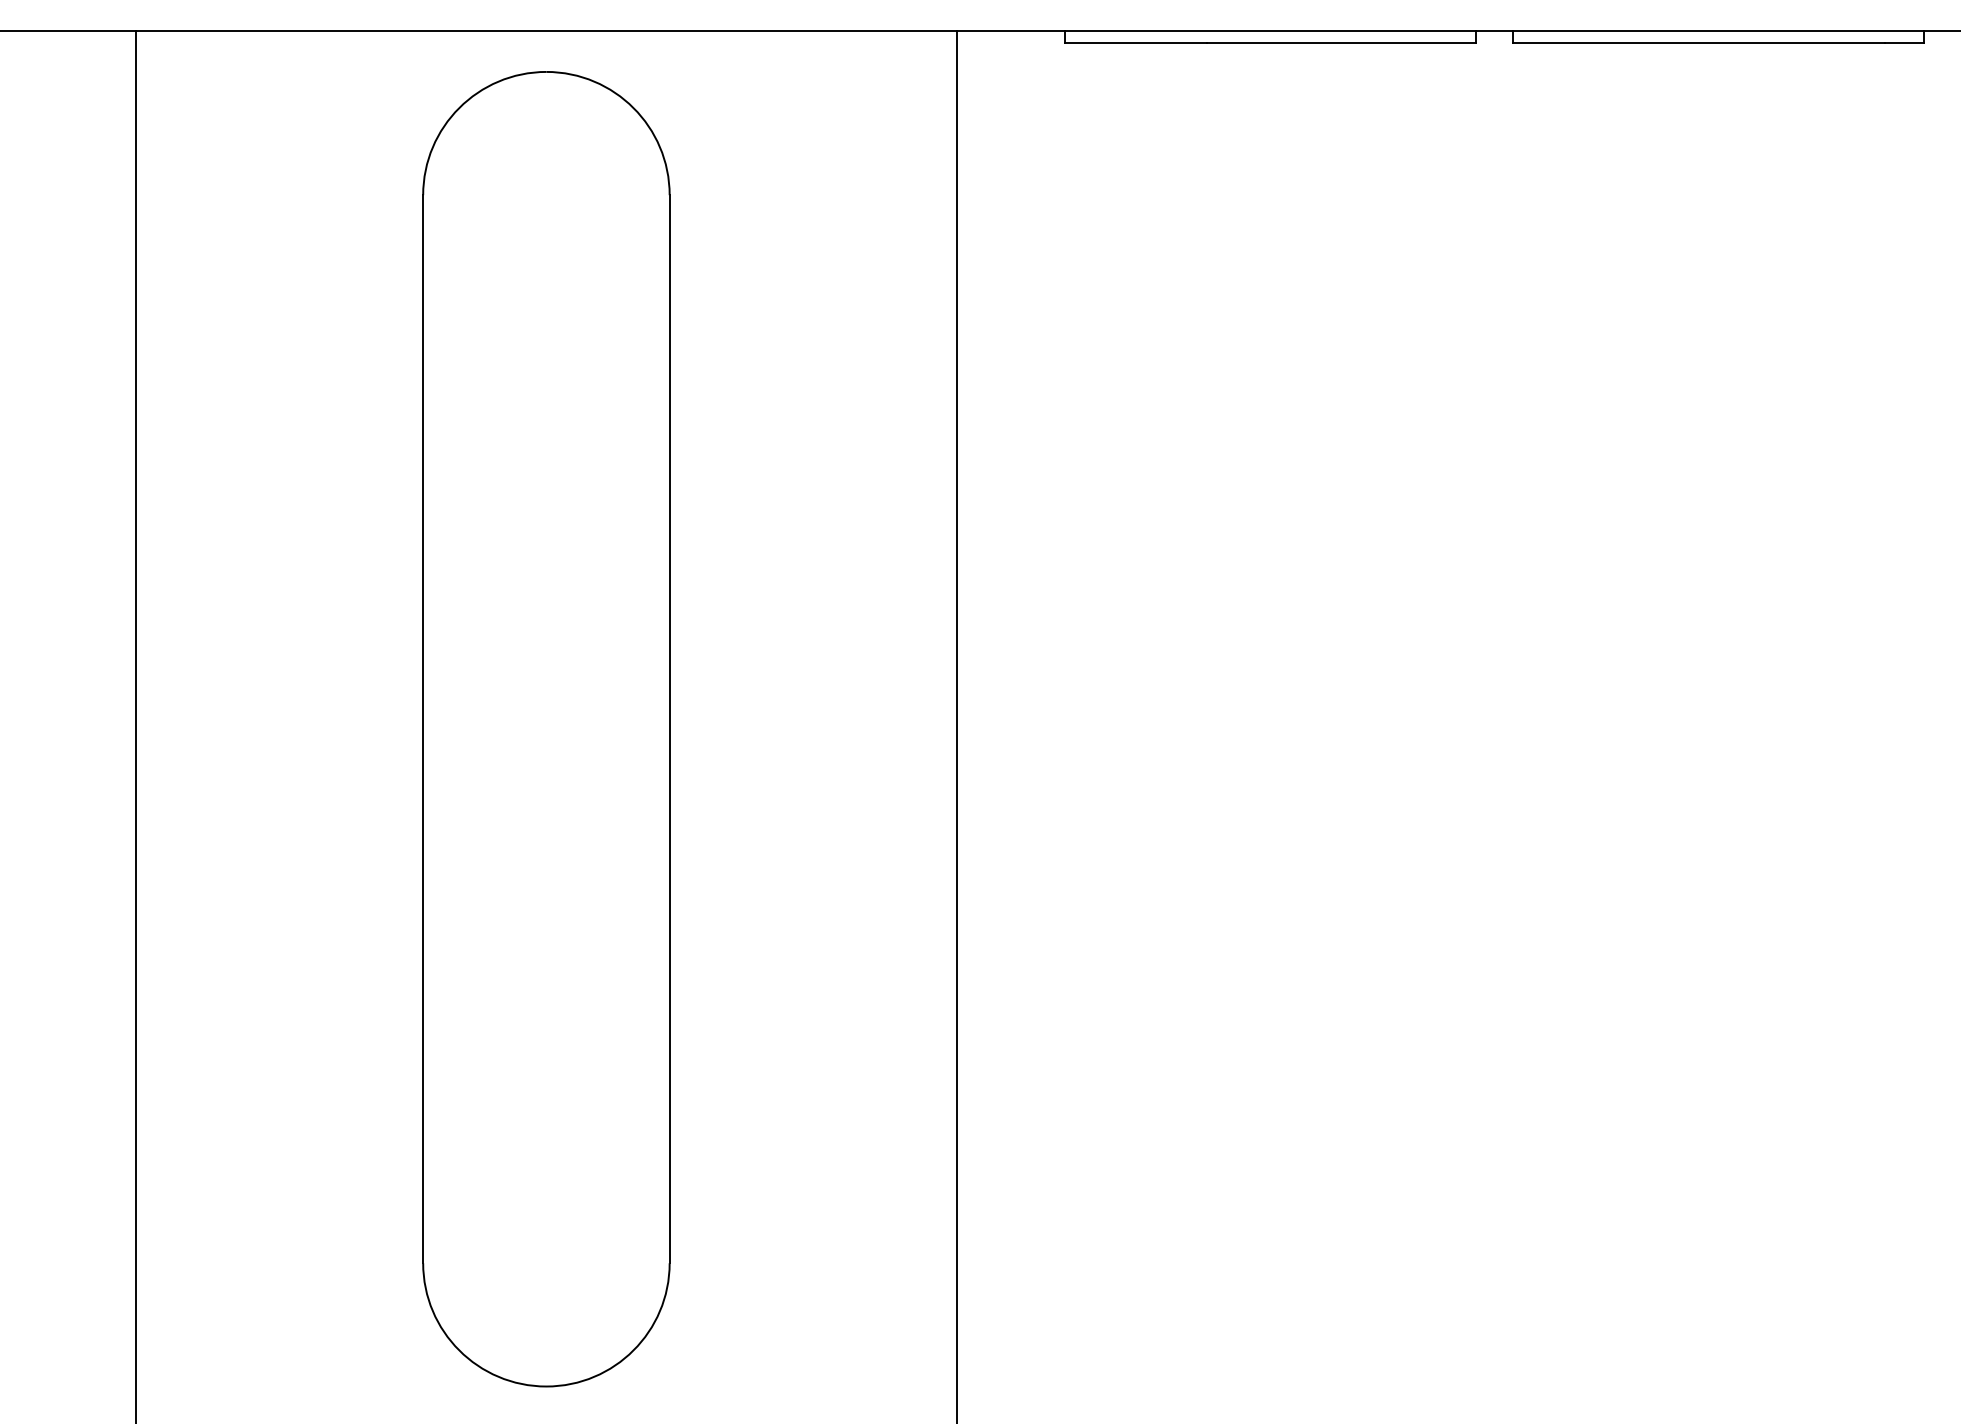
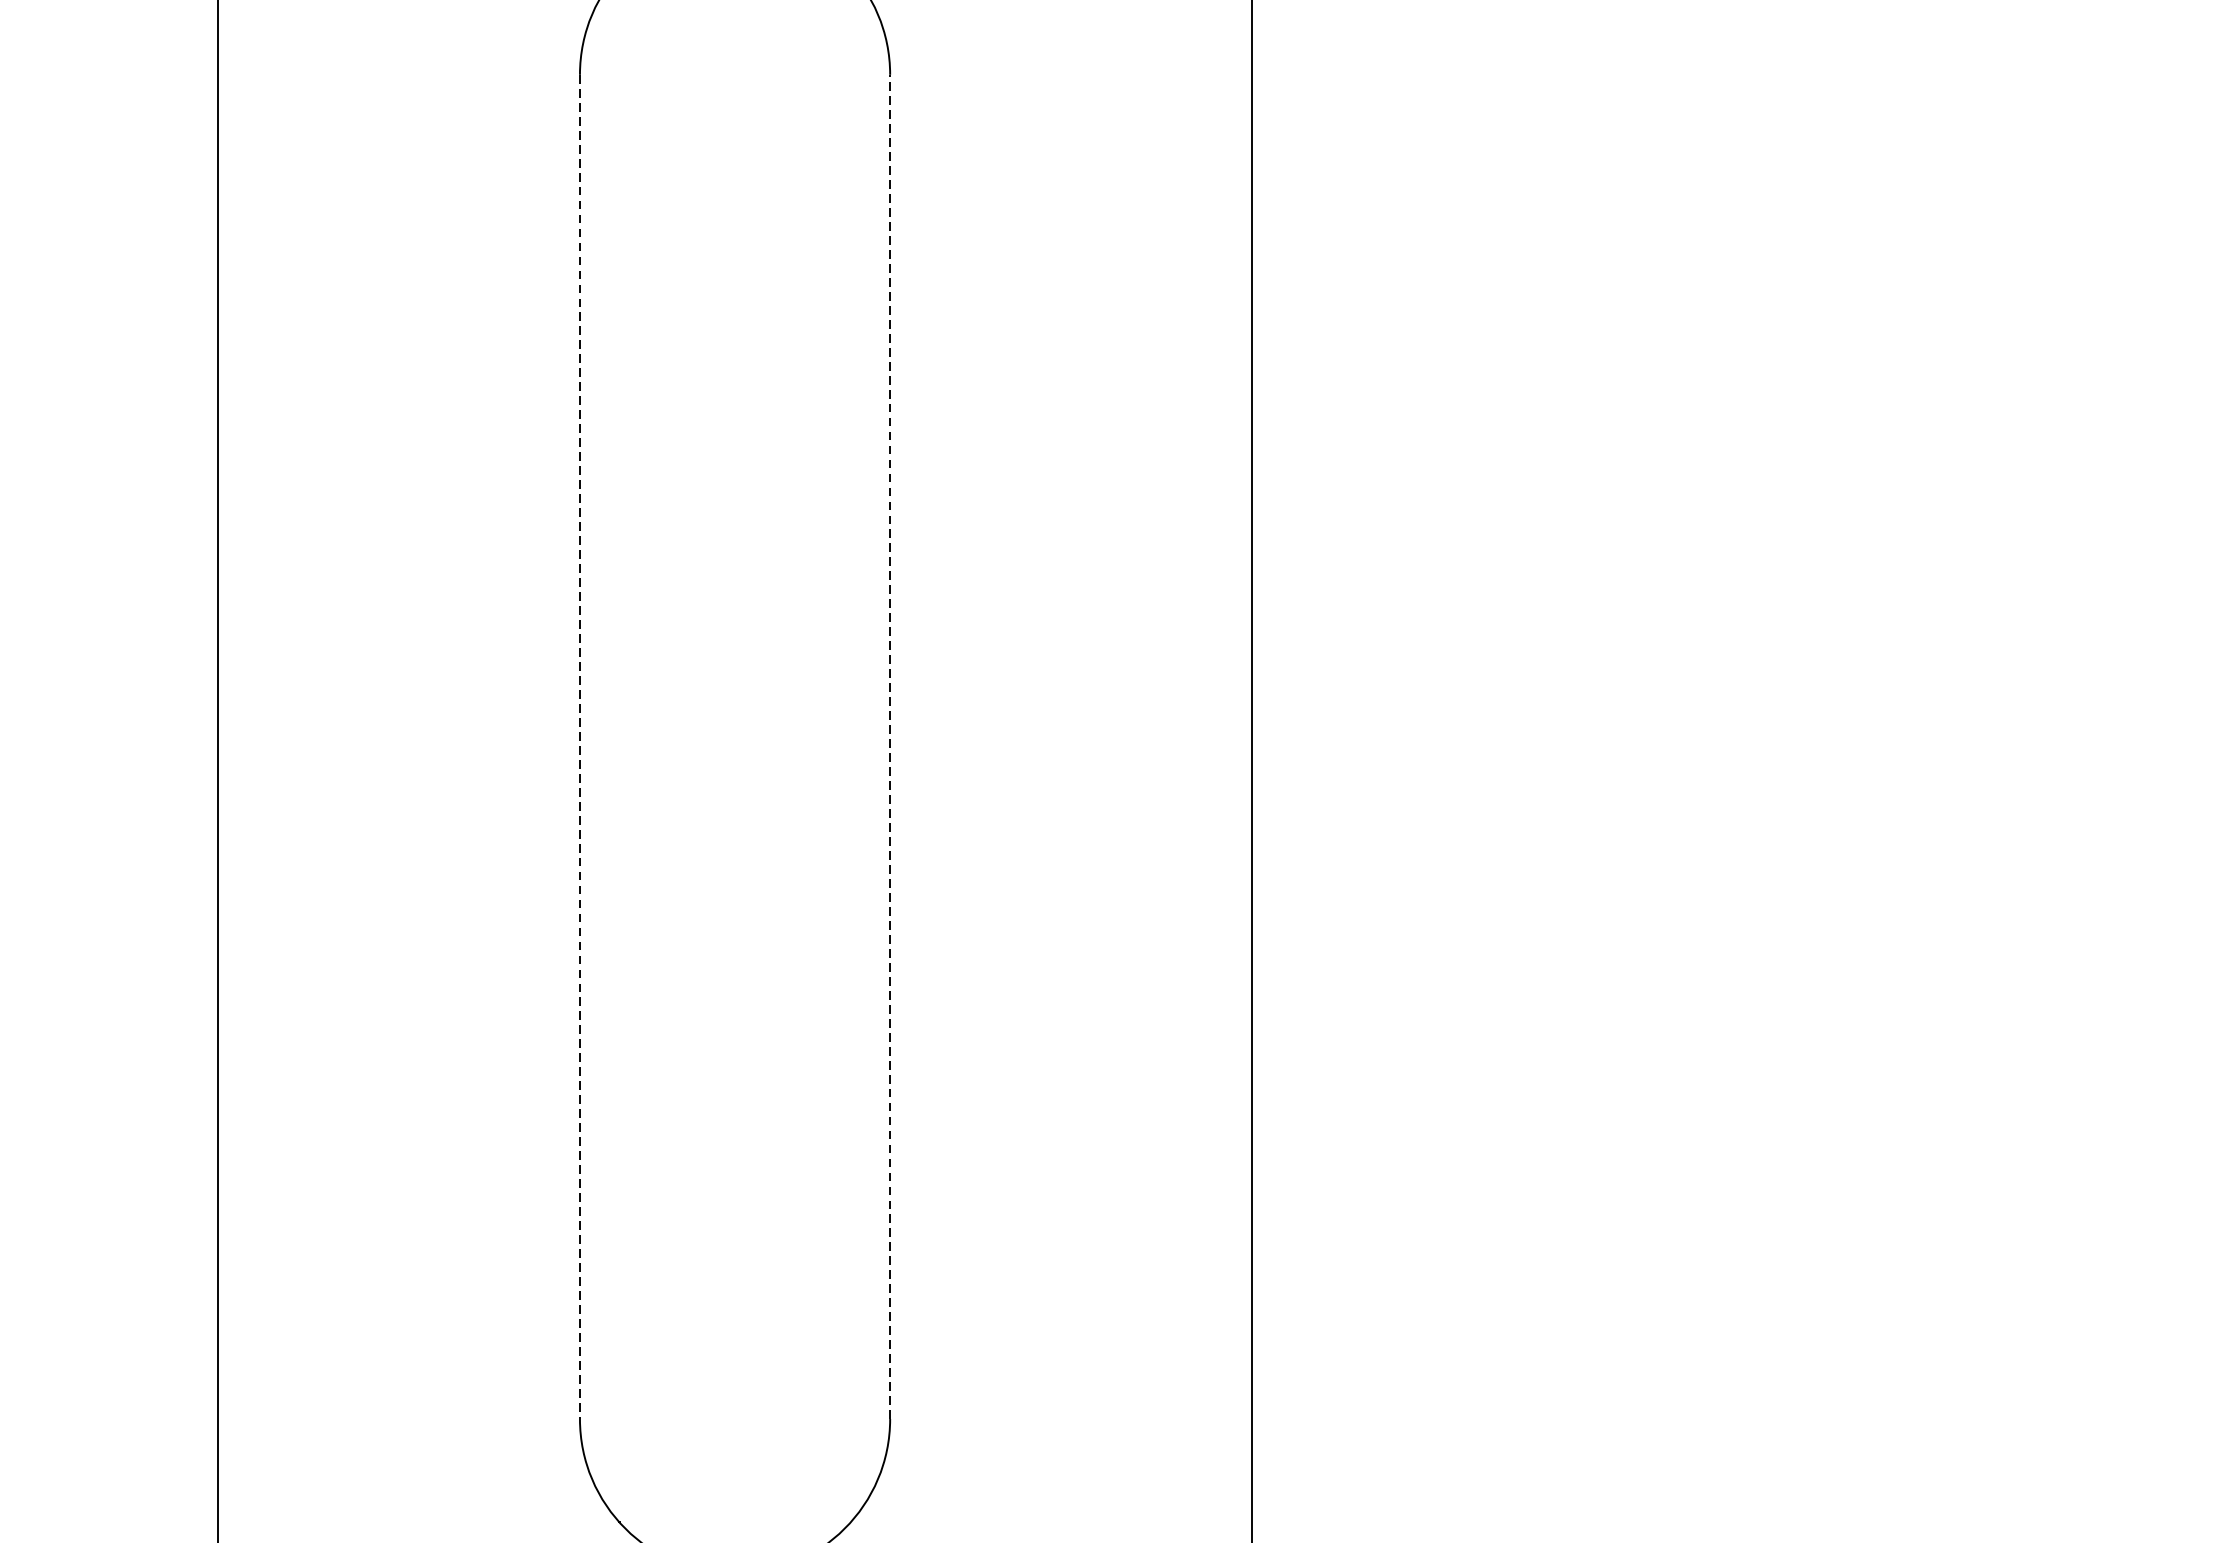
line: (669, 728) -> (889, 746), solid -> dashed
line: (423, 729) -> (580, 747), solid -> dashed

